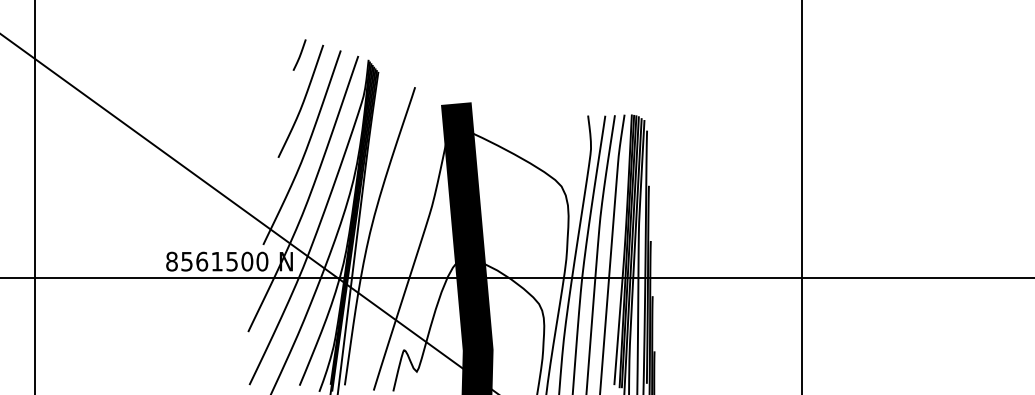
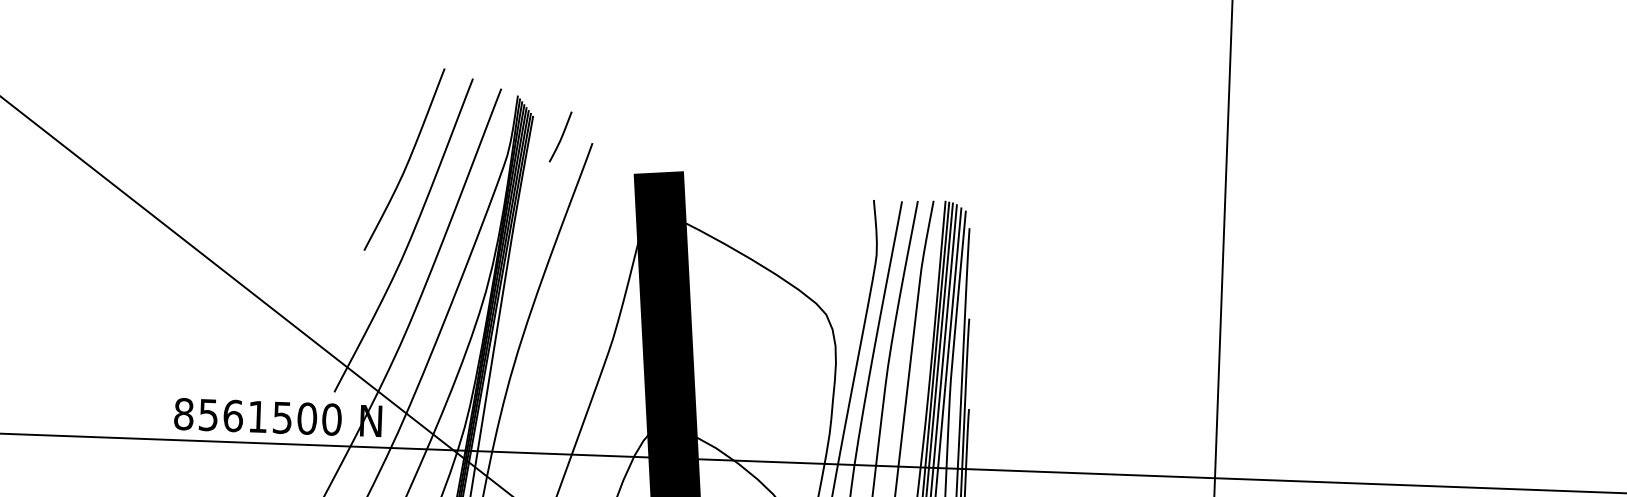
line: (299, 54) -> (560, 135), moved

